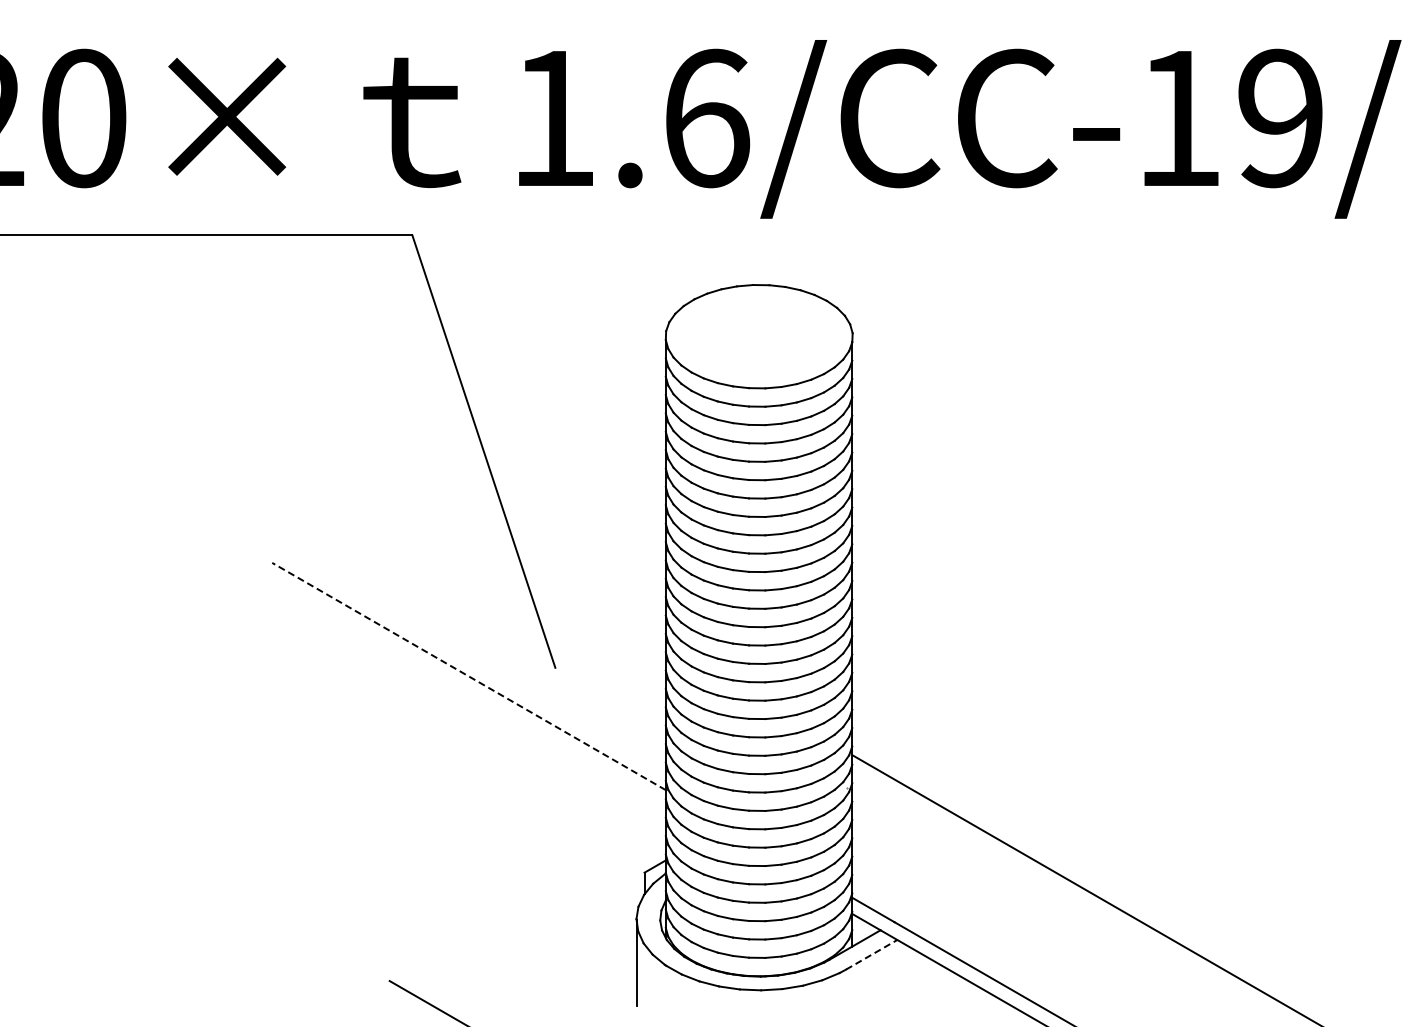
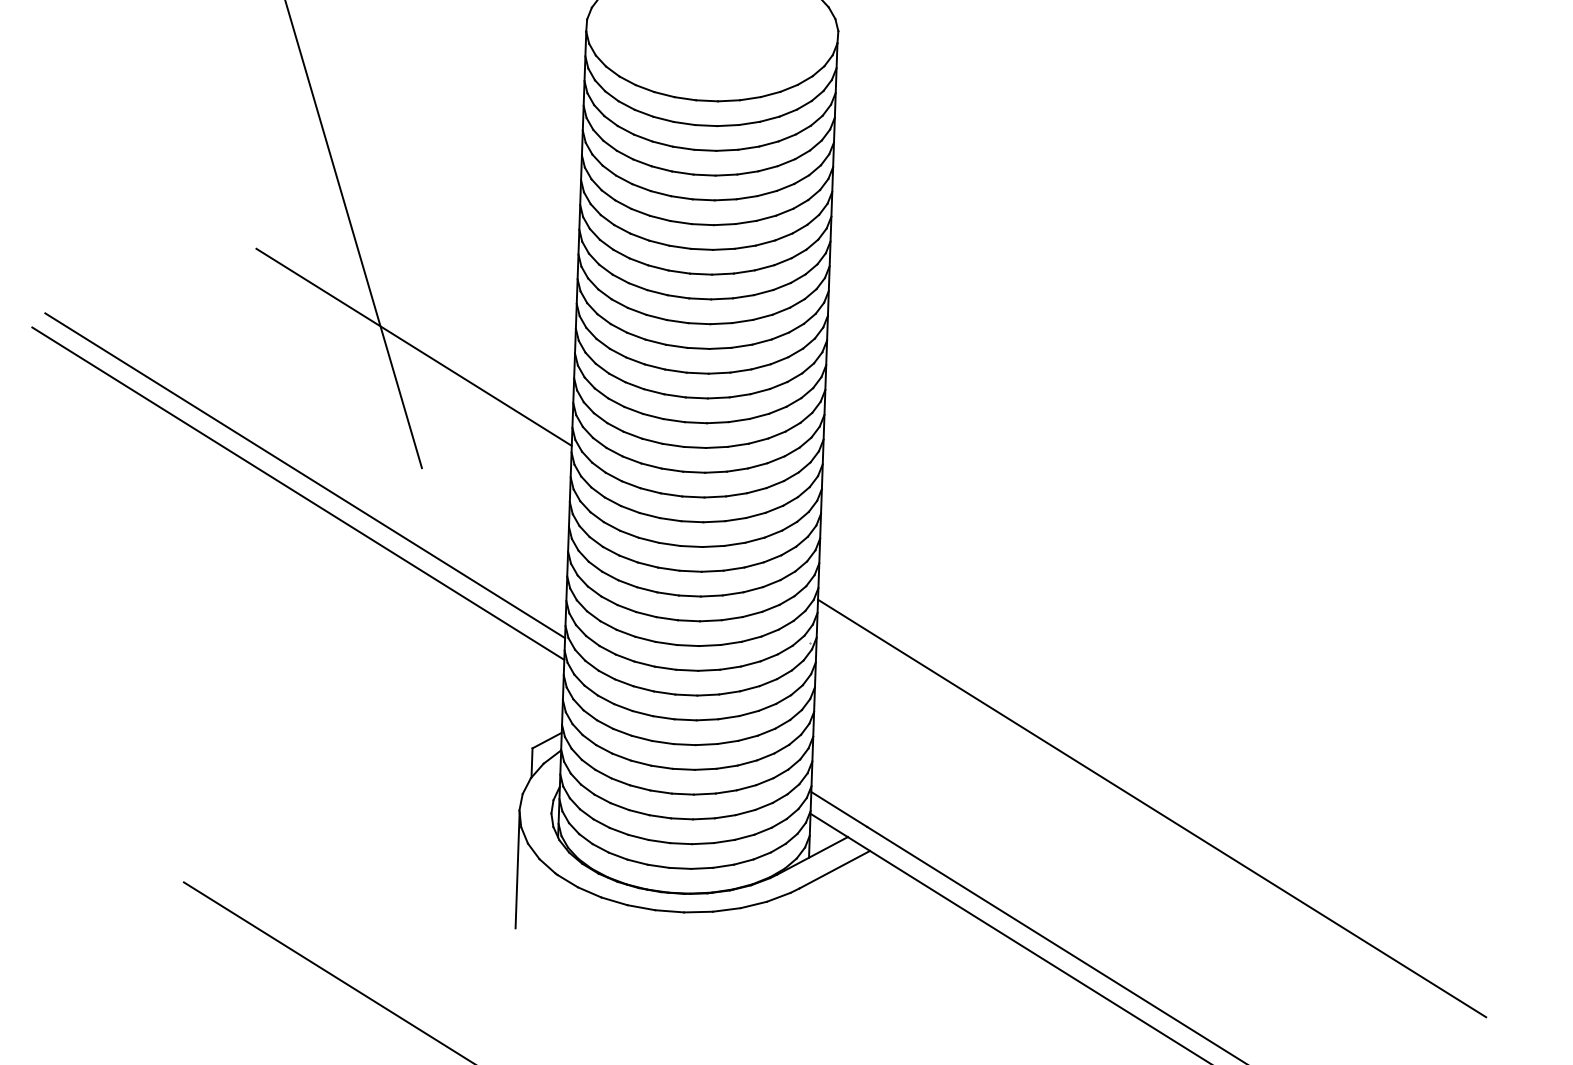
line: (546, 578) -> (414, 347), added
line: (468, 676) -> (304, 475), dashed -> solid
line: (463, 689) -> (297, 492), added
line: (871, 954) -> (834, 869), dashed -> solid

